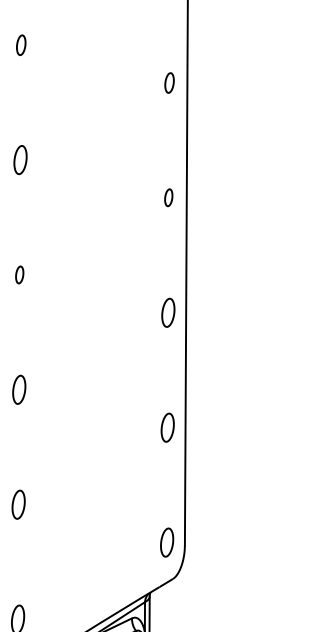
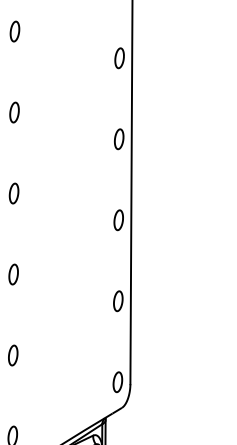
part: (21, 45) -> (15, 31), size x1.43
part: (169, 82) -> (119, 57), size x1.43
part: (168, 197) -> (118, 138), size x1.67
part: (19, 274) -> (13, 193), size x1.67

